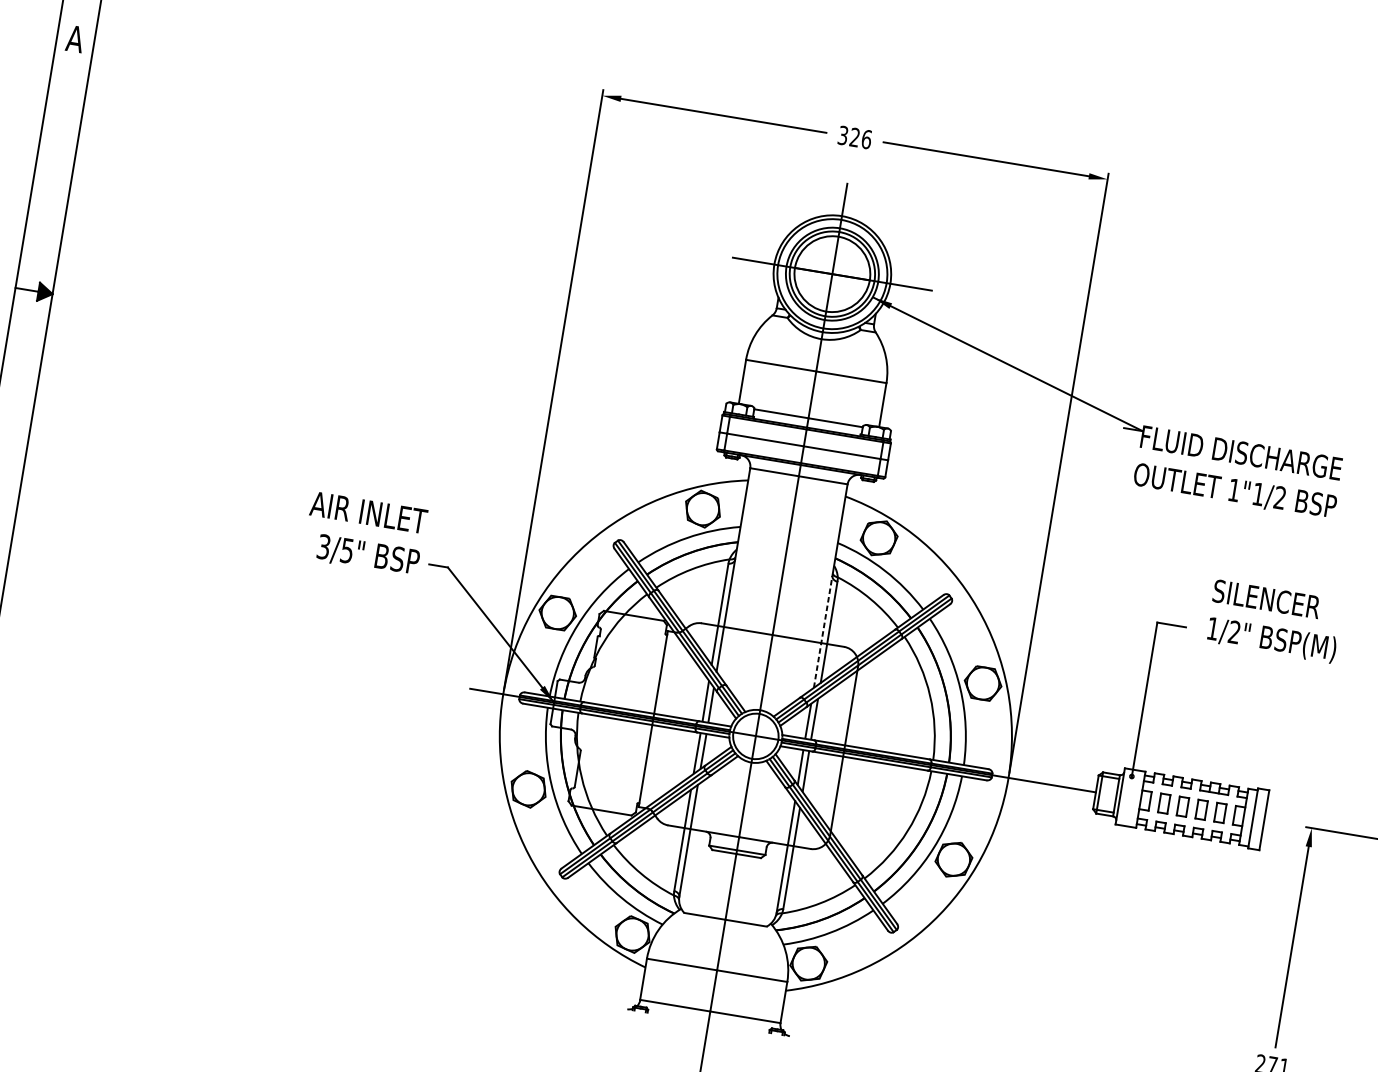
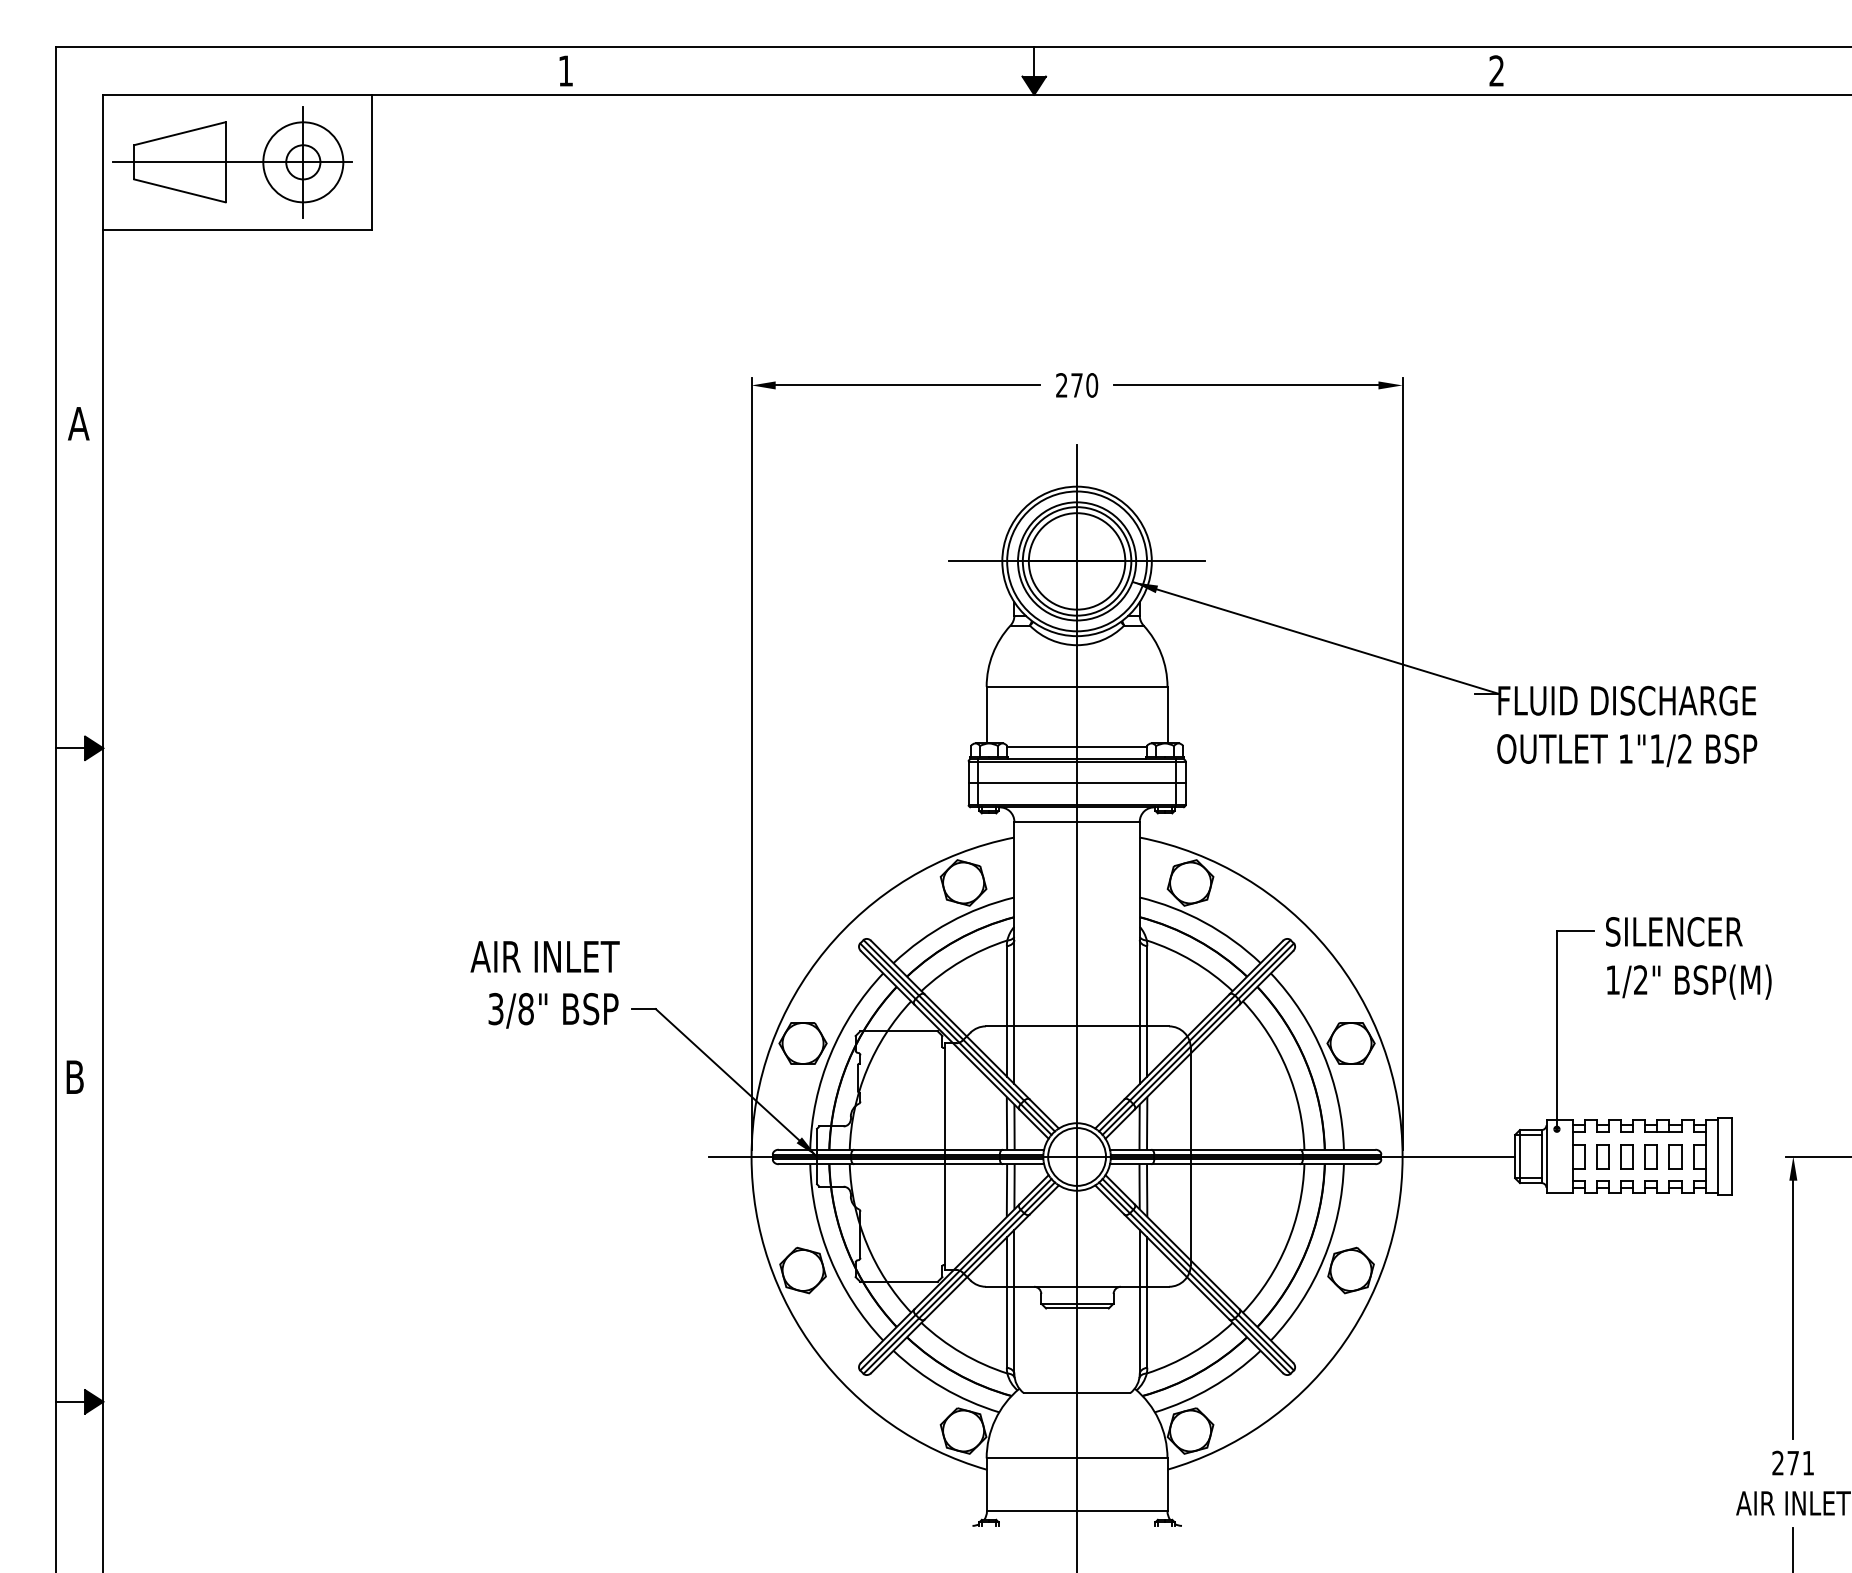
text: (855, 137) -> (1077, 385), 326 -> 270
text: (346, 550) -> (525, 1008), 3/5" -> 3/8"
text: (1274, 621) -> (1688, 958), moved
line: (823, 631) -> (1139, 1011), dashed -> solid

